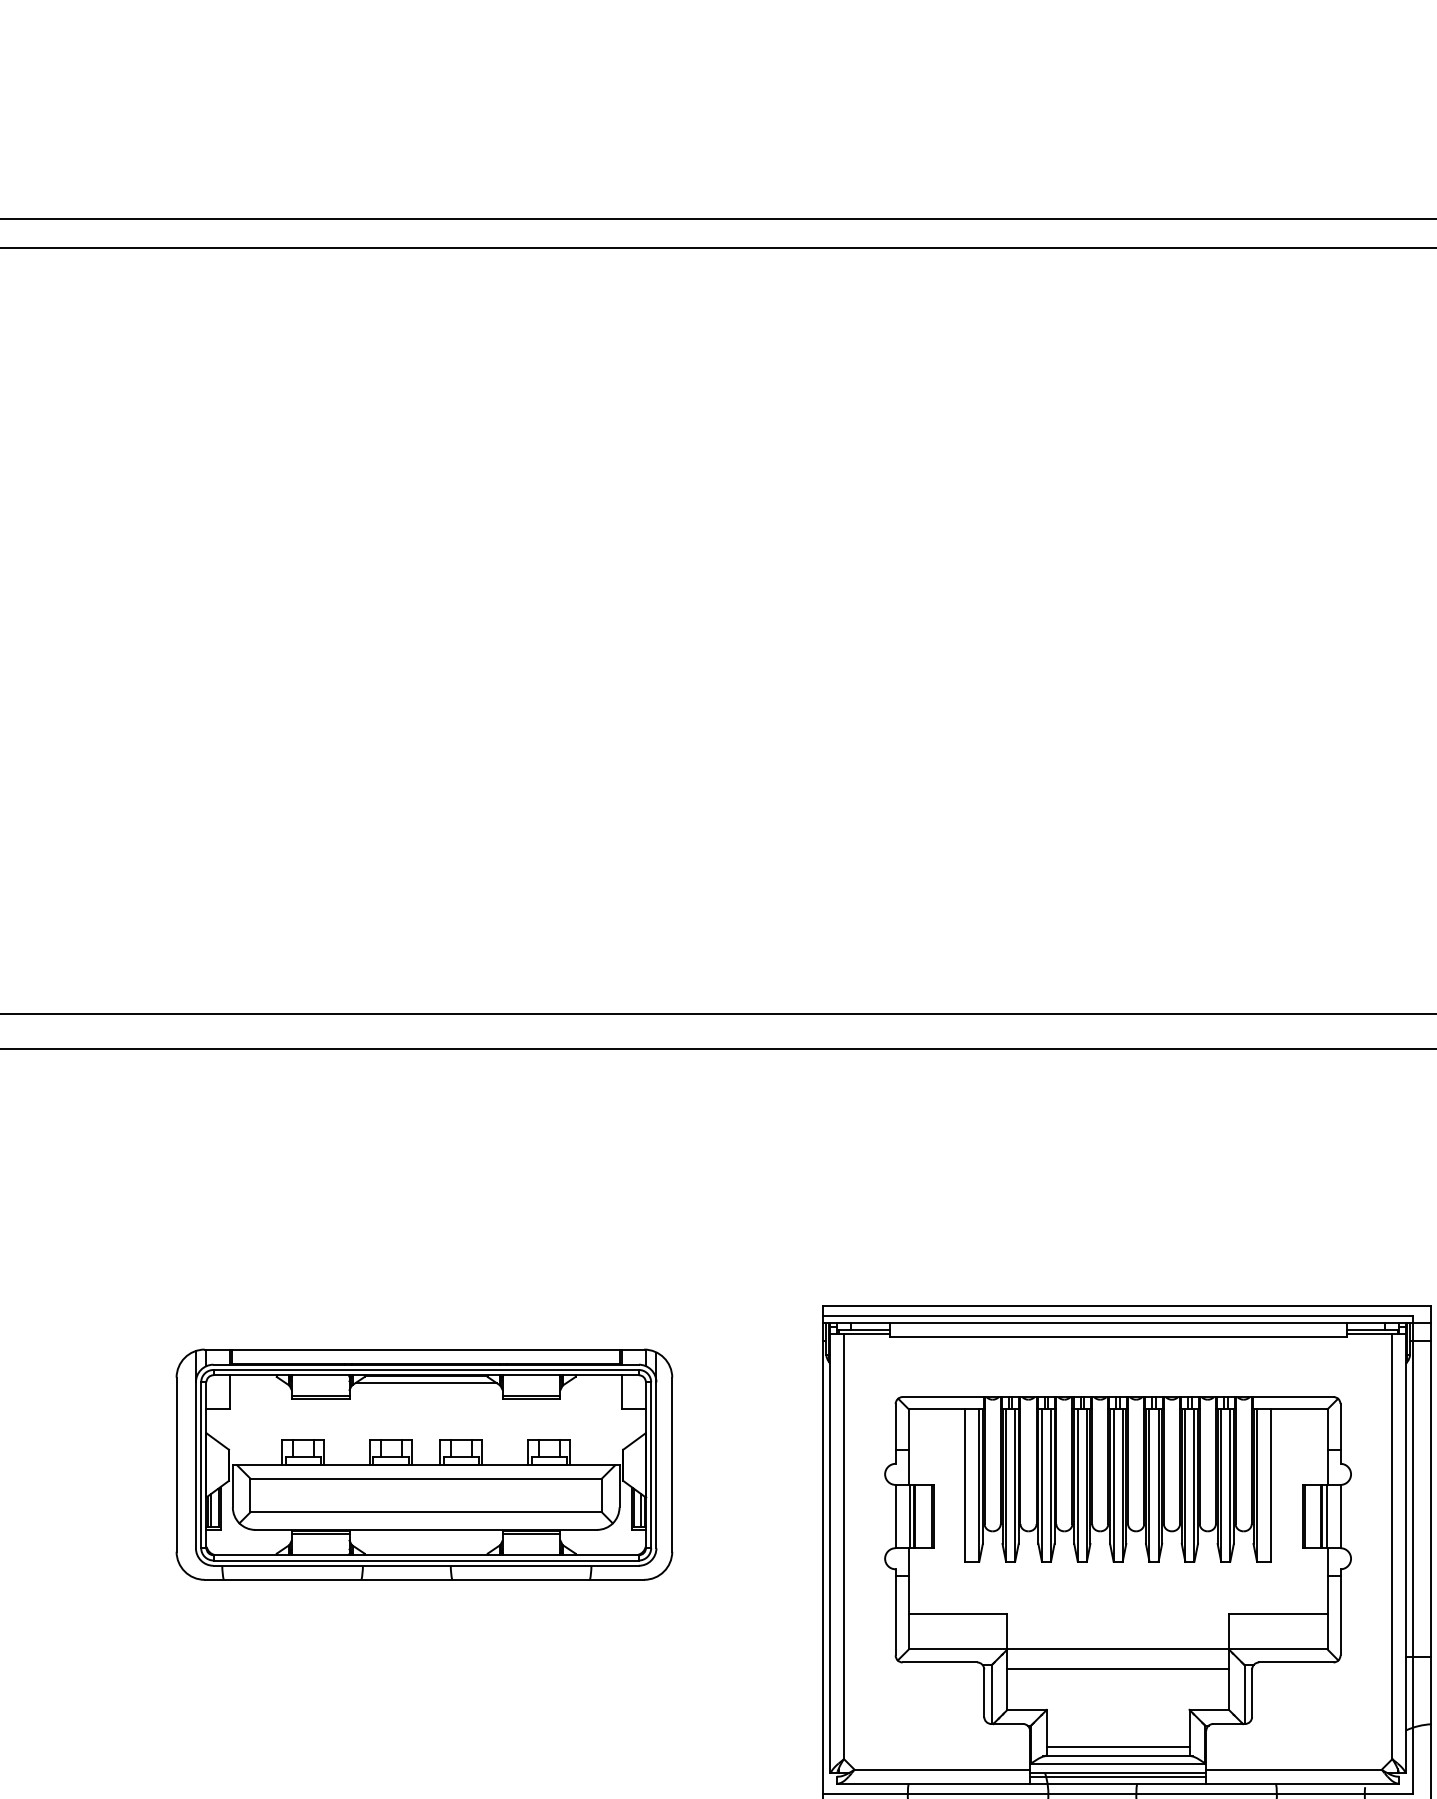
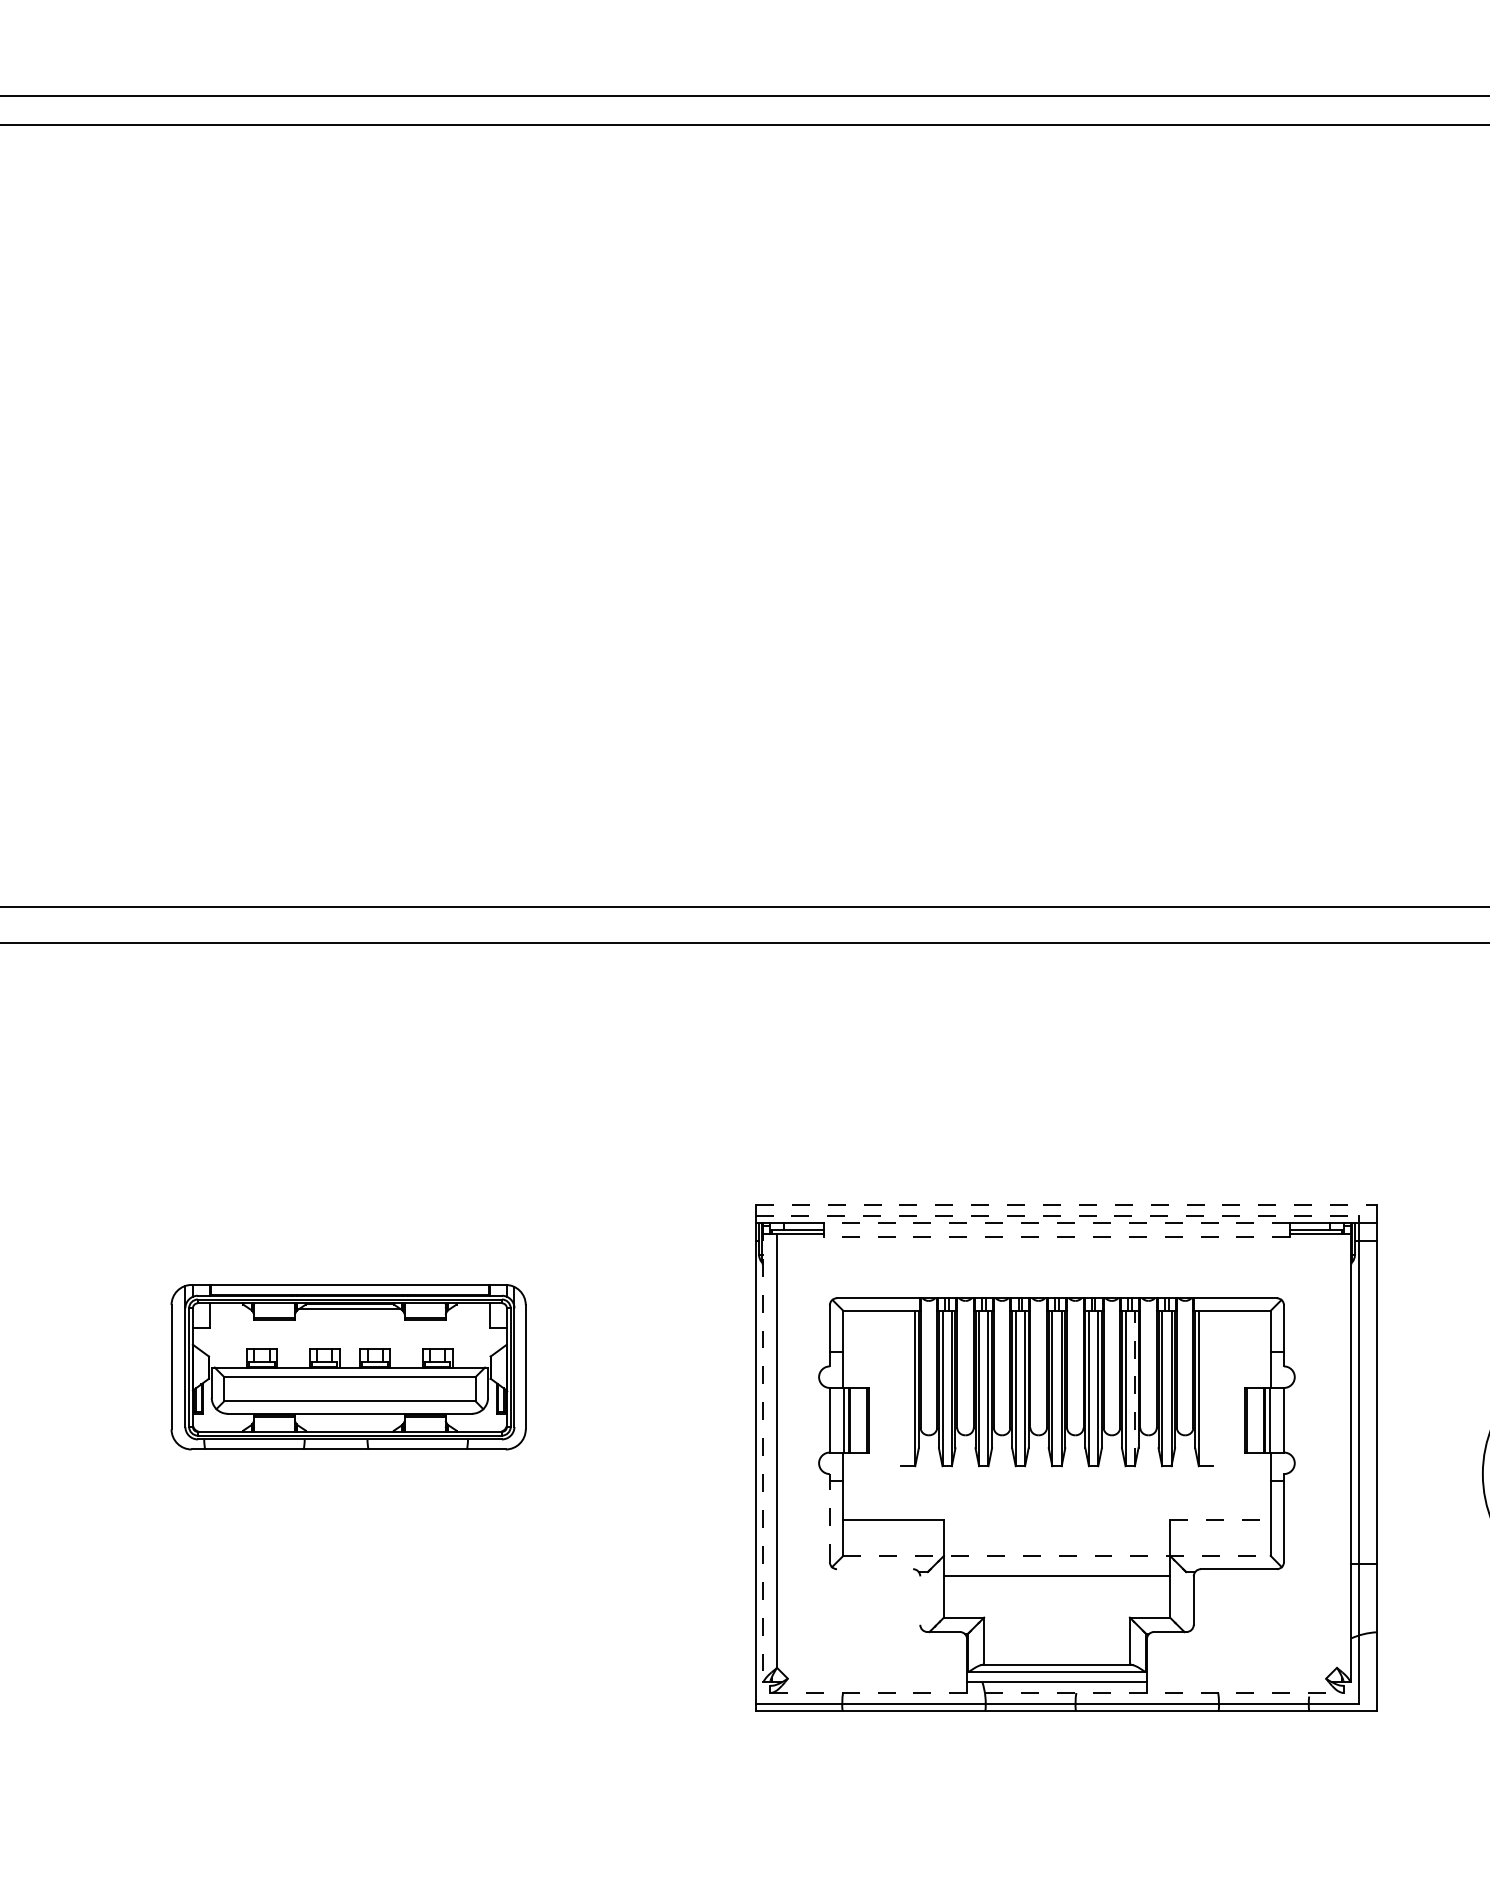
line: (1127, 1305) -> (1066, 1204), solid -> dashed
line: (1118, 1316) -> (1057, 1215), solid -> dashed
line: (1117, 1322) -> (1056, 1222), solid -> dashed
line: (1117, 1337) -> (1056, 1237), solid -> dashed
part: (424, 1463) -> (348, 1366), size x0.7
line: (964, 1485) -> (900, 1388), removed
line: (1194, 1485) -> (1134, 1388), solid -> dashed
line: (1271, 1485) -> (1213, 1388), removed
line: (1391, 1546) -> (1336, 1450), removed
line: (829, 1548) -> (762, 1452), solid -> dashed
line: (895, 1612) -> (829, 1518), solid -> dashed
line: (1278, 1614) -> (1220, 1520), solid -> dashed
line: (1118, 1649) -> (1057, 1555), solid -> dashed
line: (940, 1662) -> (875, 1569), removed
line: (984, 1693) -> (920, 1600), removed
line: (991, 1695) -> (927, 1602), removed
line: (1245, 1695) -> (1186, 1602), removed
line: (1117, 1746) -> (1056, 1655), removed
line: (942, 1769) -> (877, 1678), removed
line: (1293, 1769) -> (1236, 1678), removed
line: (1117, 1776) -> (1056, 1685), removed
line: (1118, 1784) -> (1057, 1693), solid -> dashed

